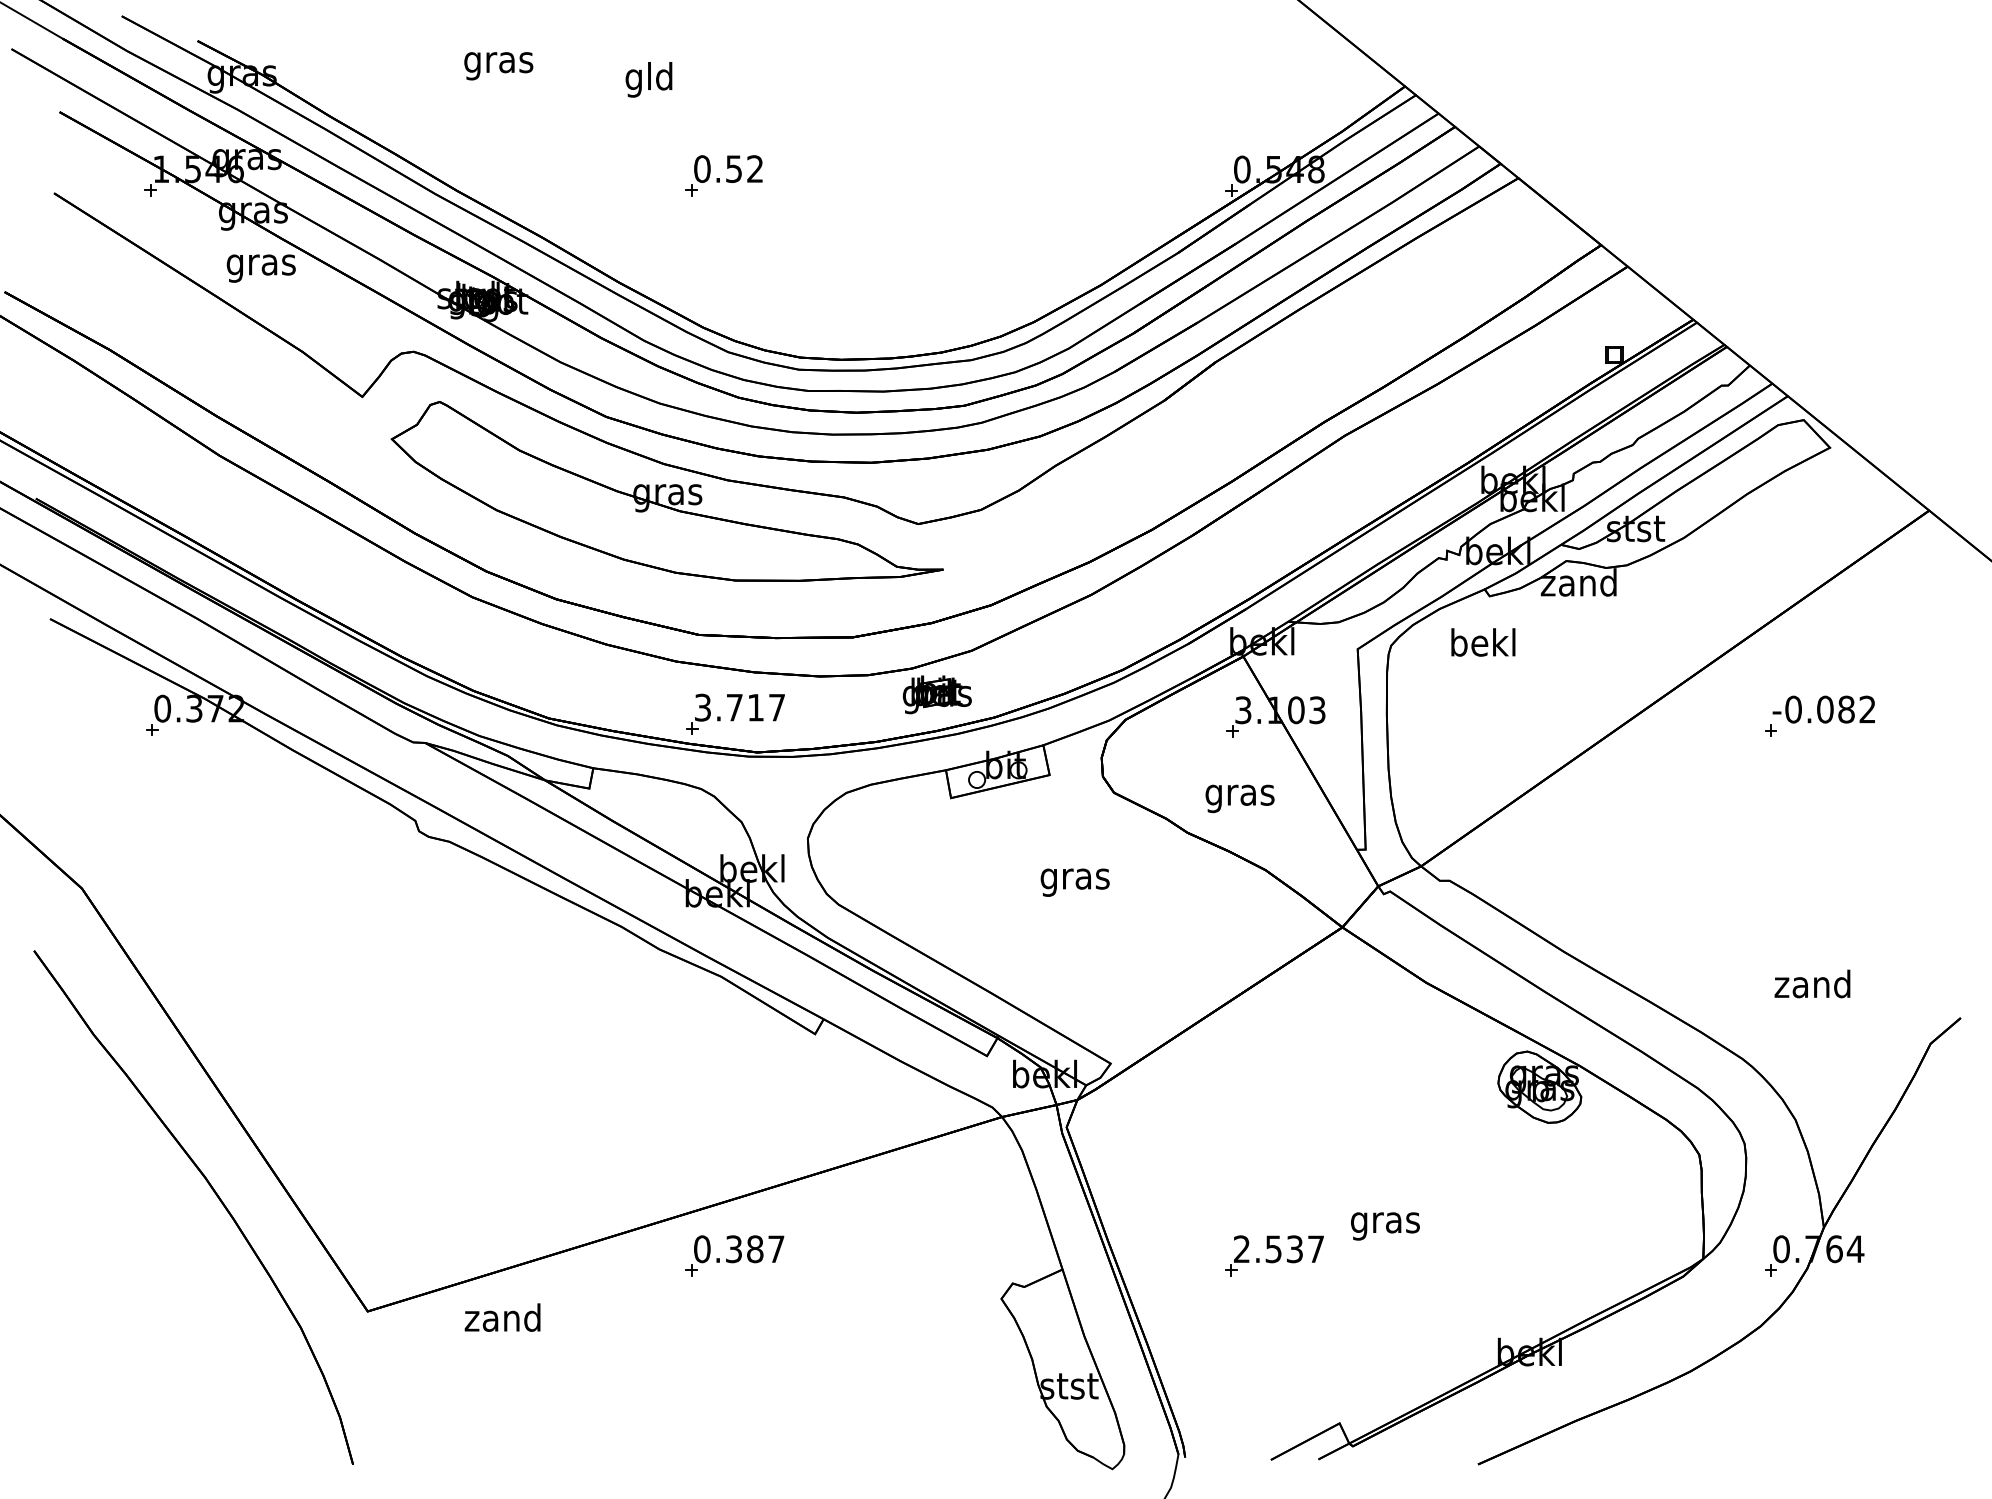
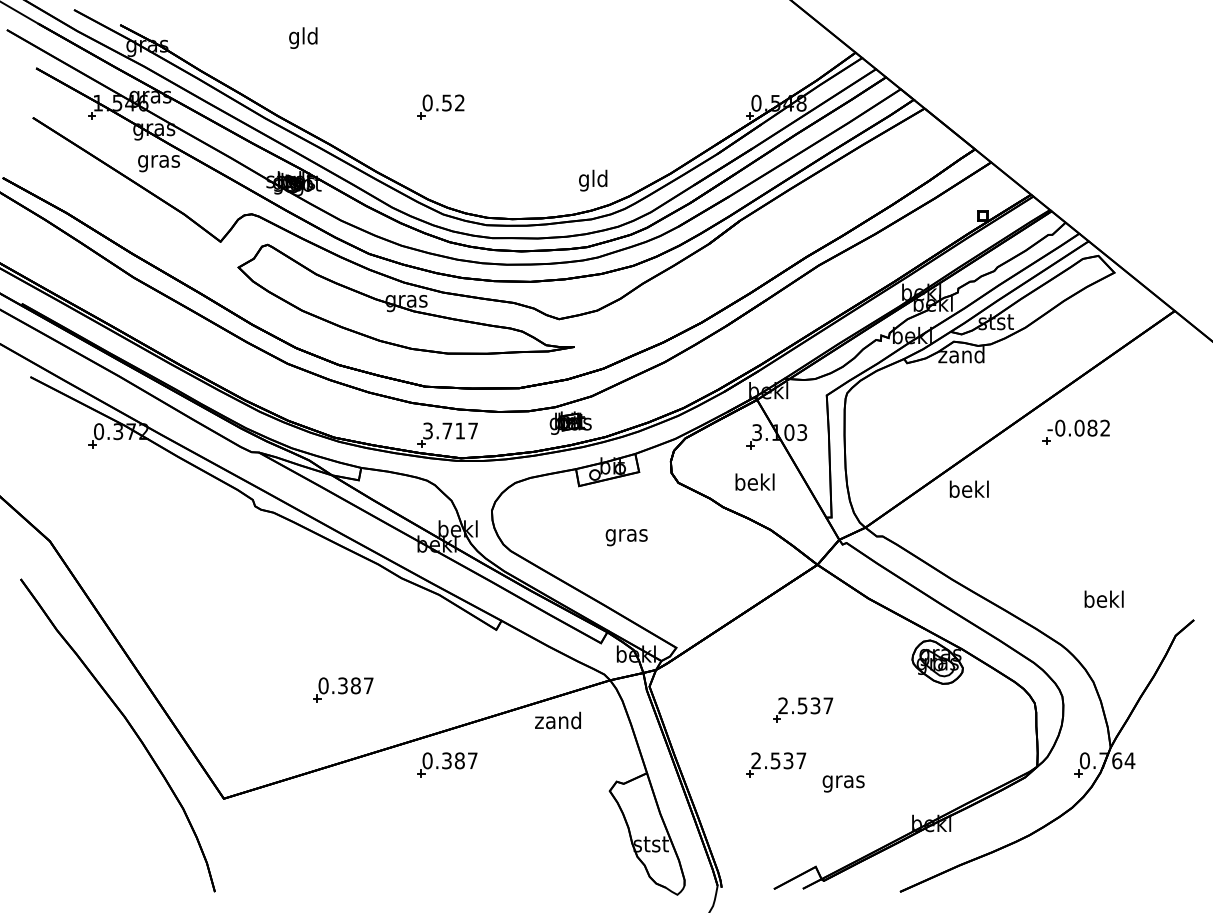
text: (498, 61) -> (303, 37), gras -> gld
text: (649, 79) -> (593, 180), moved
text: (1482, 641) -> (968, 488), moved
part: (1818, 715) -> (1075, 431), moved
text: (1240, 795) -> (755, 484), gras -> bekl
text: (1074, 882) -> (626, 537), moved
text: (1812, 982) -> (1103, 598), zand -> bekl
part: (564, 1132) -> (343, 689), added
part: (1319, 1164) -> (803, 709), added
text: (1385, 1225) -> (843, 783), moved
text: (501, 1317) -> (557, 720), moved

